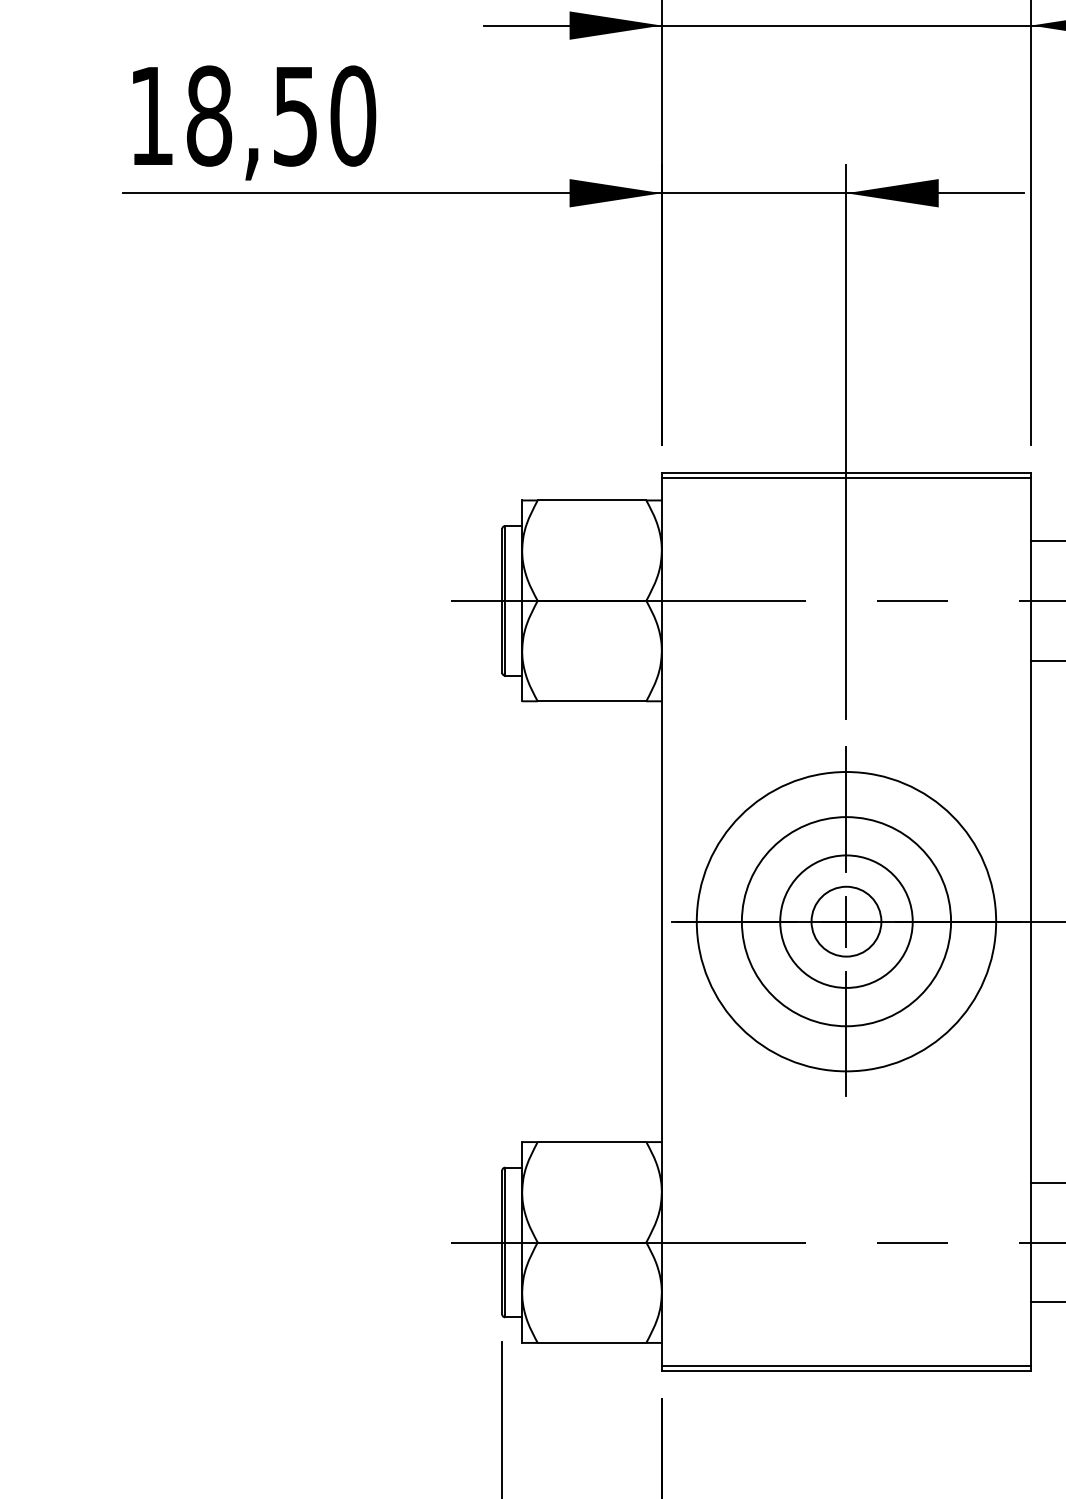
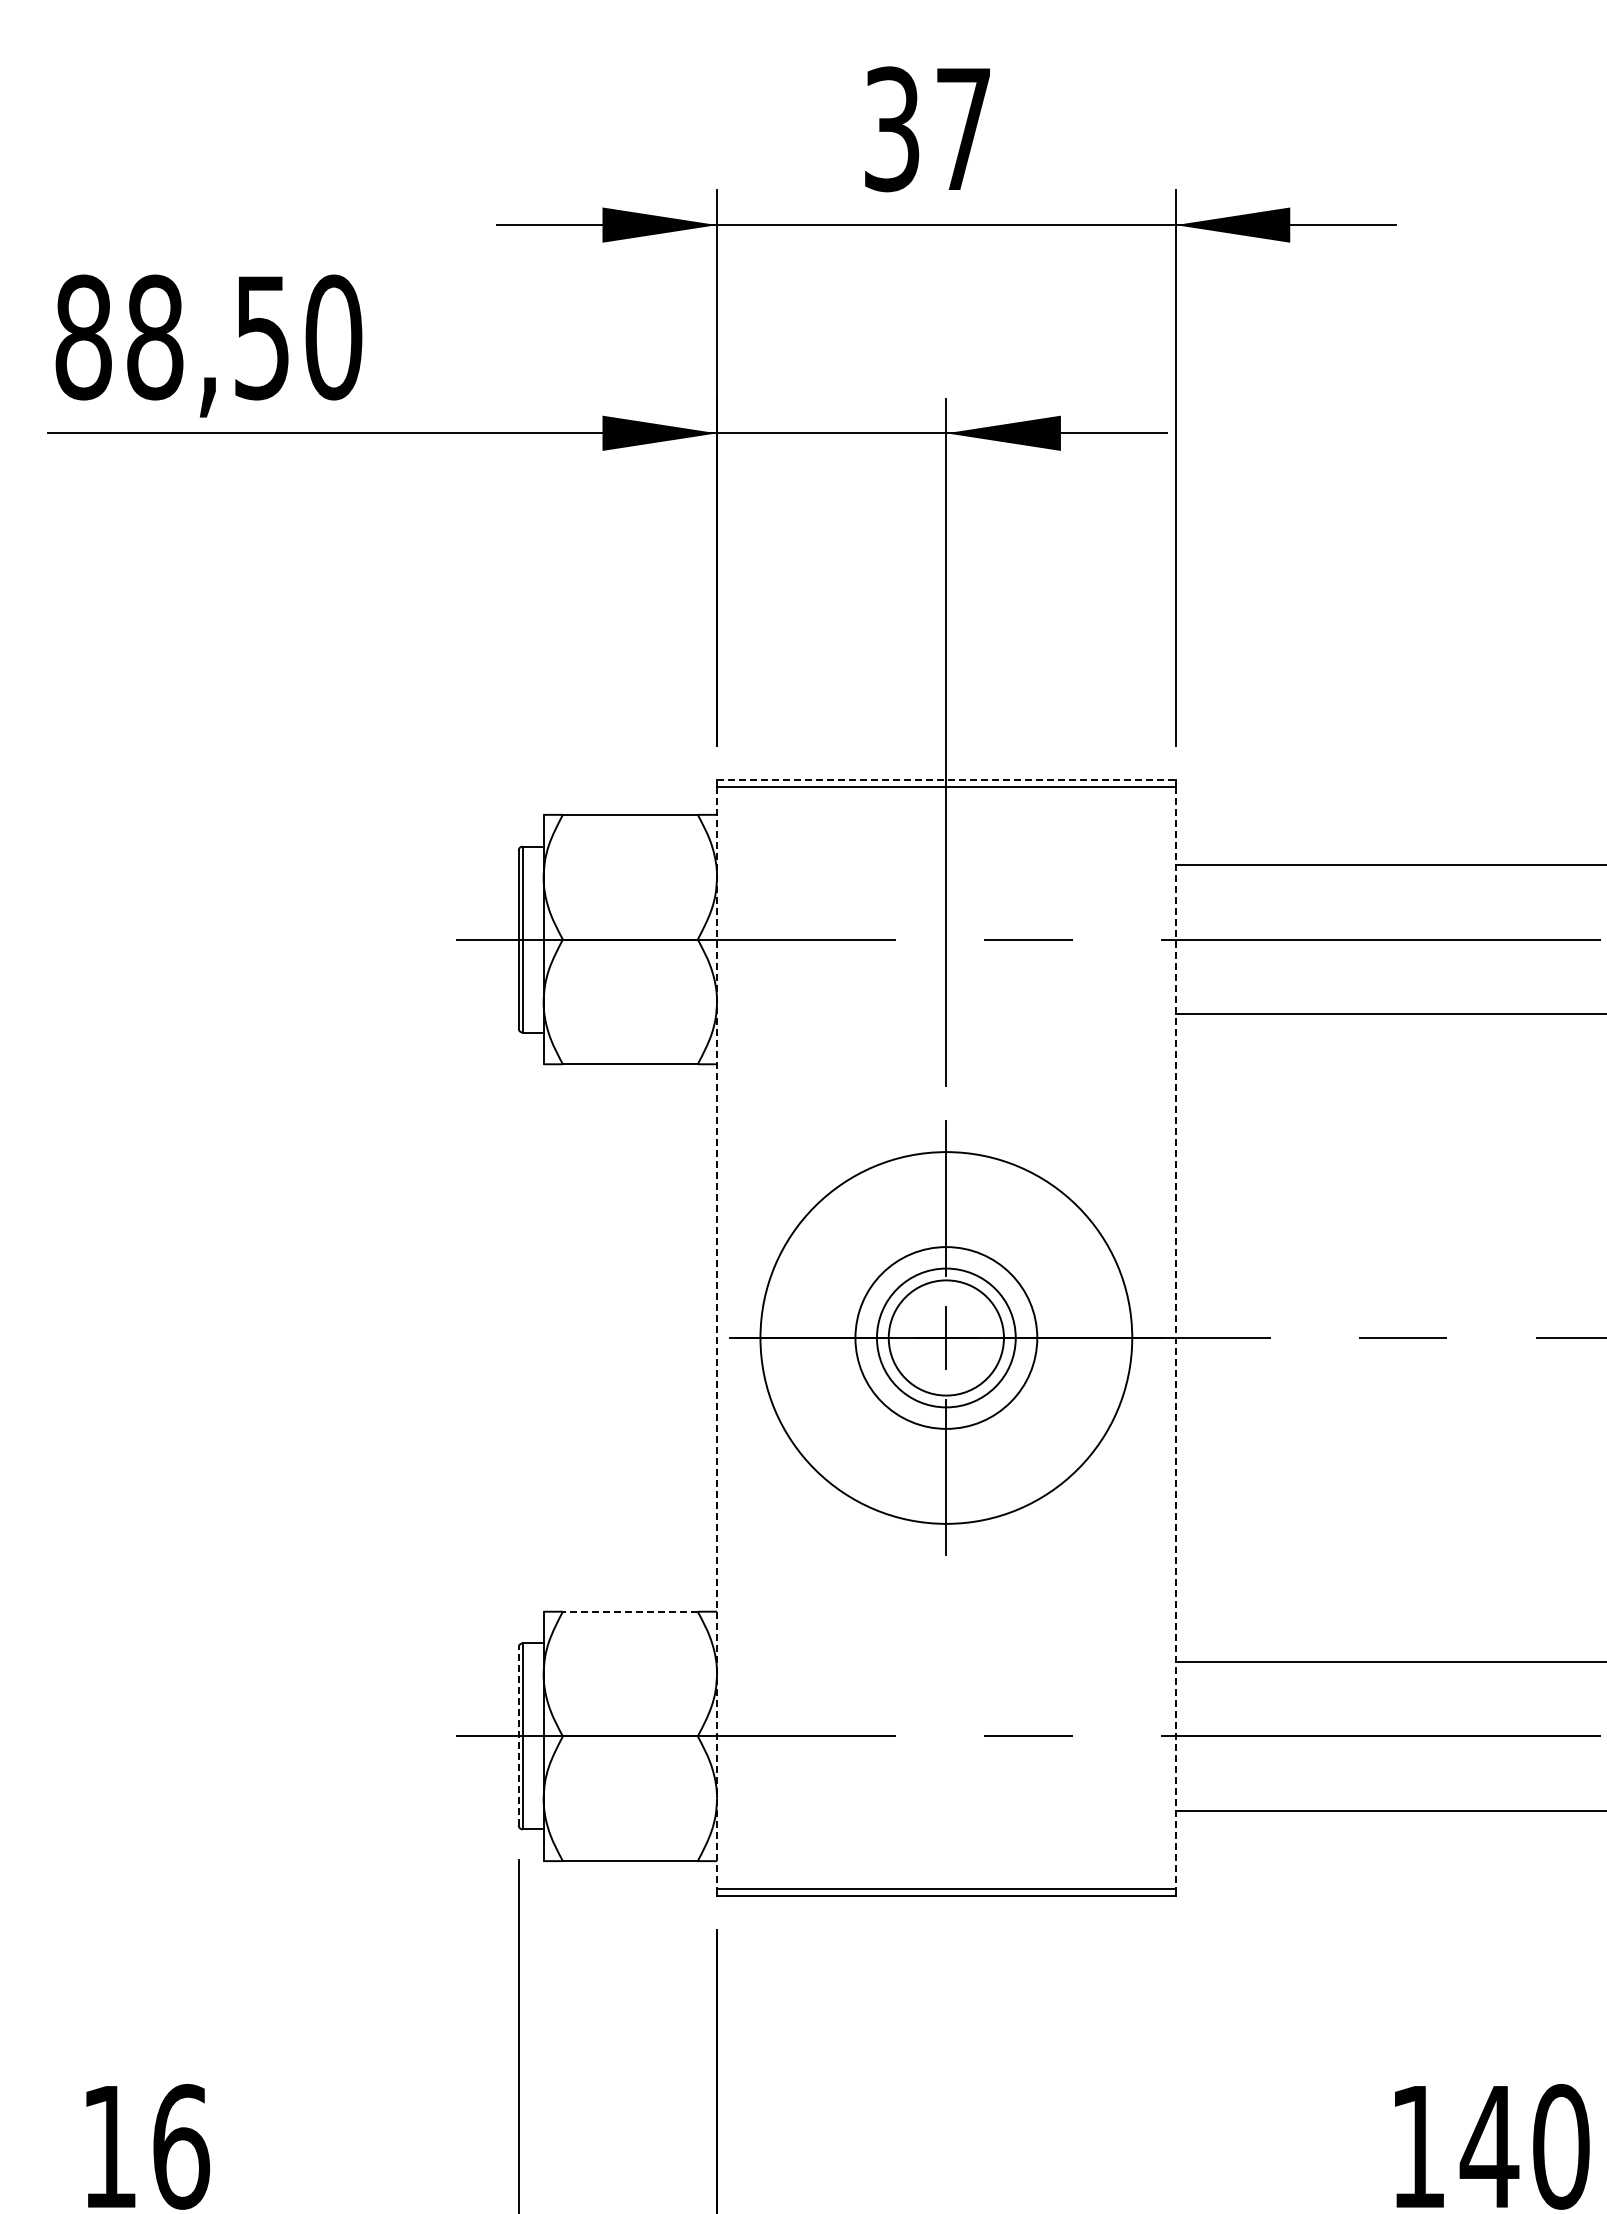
text: (151, 116) -> (83, 337), 18,50 -> 88,50
line: (846, 472) -> (946, 780), solid -> dashed
circle: (845, 921) -> (945, 1337), size x1.6
circle: (846, 921) -> (946, 1337), size x0.7
circle: (846, 921) -> (946, 1337), size x0.7
line: (662, 922) -> (717, 1338), solid -> dashed
line: (1030, 922) -> (1175, 1338), solid -> dashed
line: (591, 1141) -> (629, 1611), solid -> dashed
line: (501, 1241) -> (518, 1735), solid -> dashed

